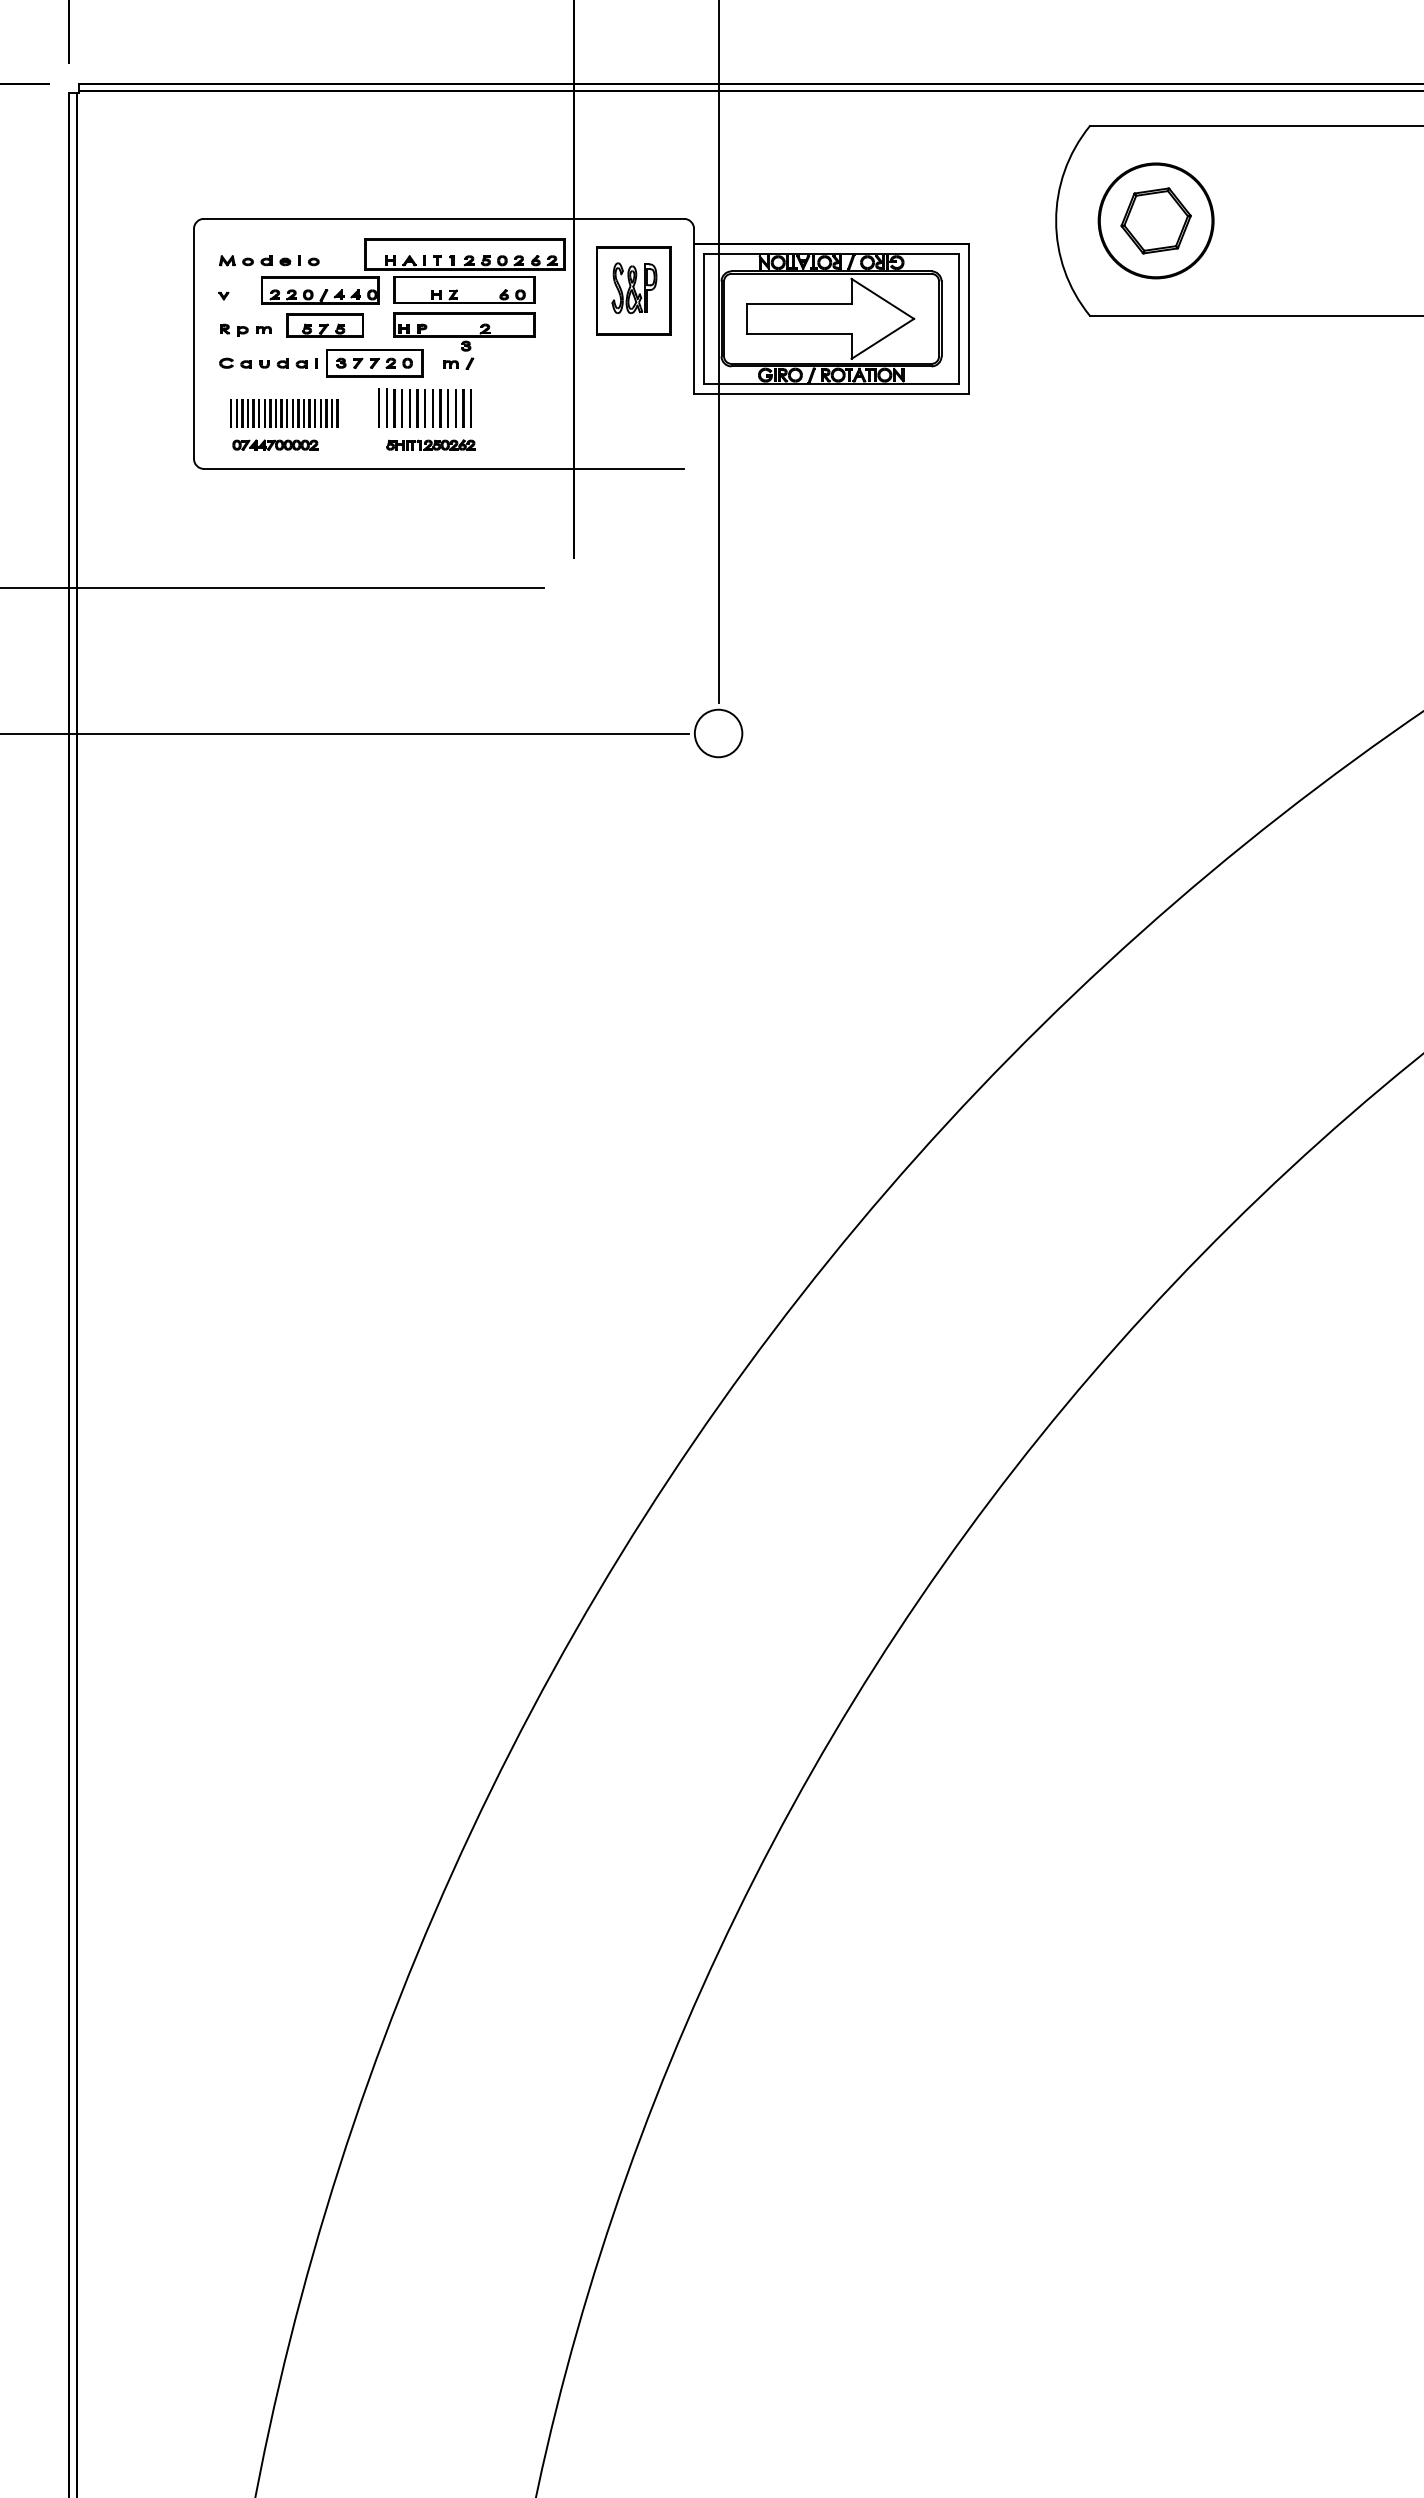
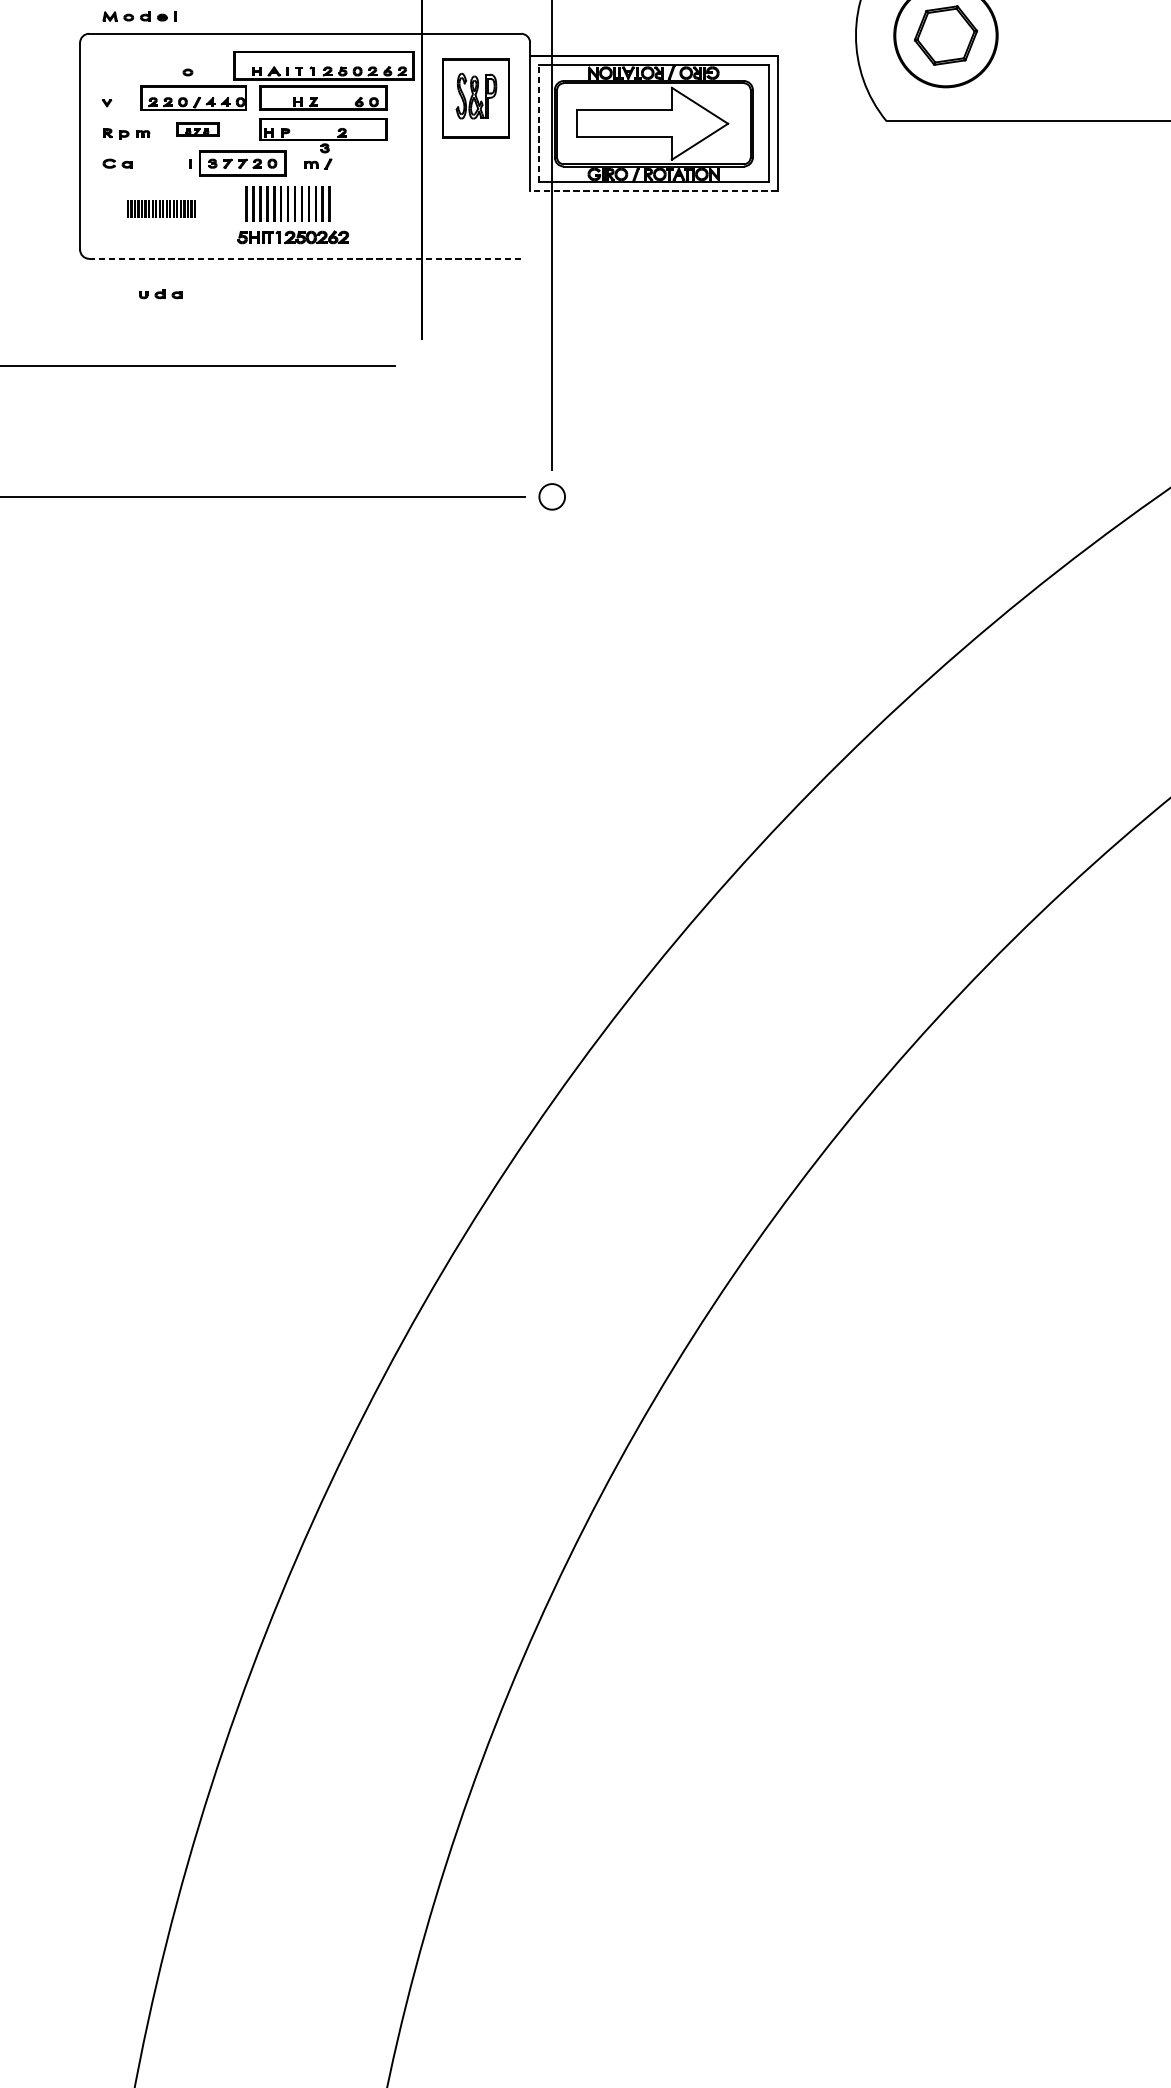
part: (259, 260) -> (139, 16), moved
line: (704, 318) -> (539, 123), solid -> dashed
part: (324, 325) -> (197, 129), size x0.6
part: (283, 363) -> (160, 294), moved
line: (831, 393) -> (653, 190), solid -> dashed
part: (284, 413) -> (161, 208), size x0.7
part: (275, 444) -> (153, 236), removed
part: (430, 444) -> (292, 236), size x1.4
line: (444, 468) -> (305, 258), solid -> dashed
circle: (718, 733) -> (552, 496), size x0.6

